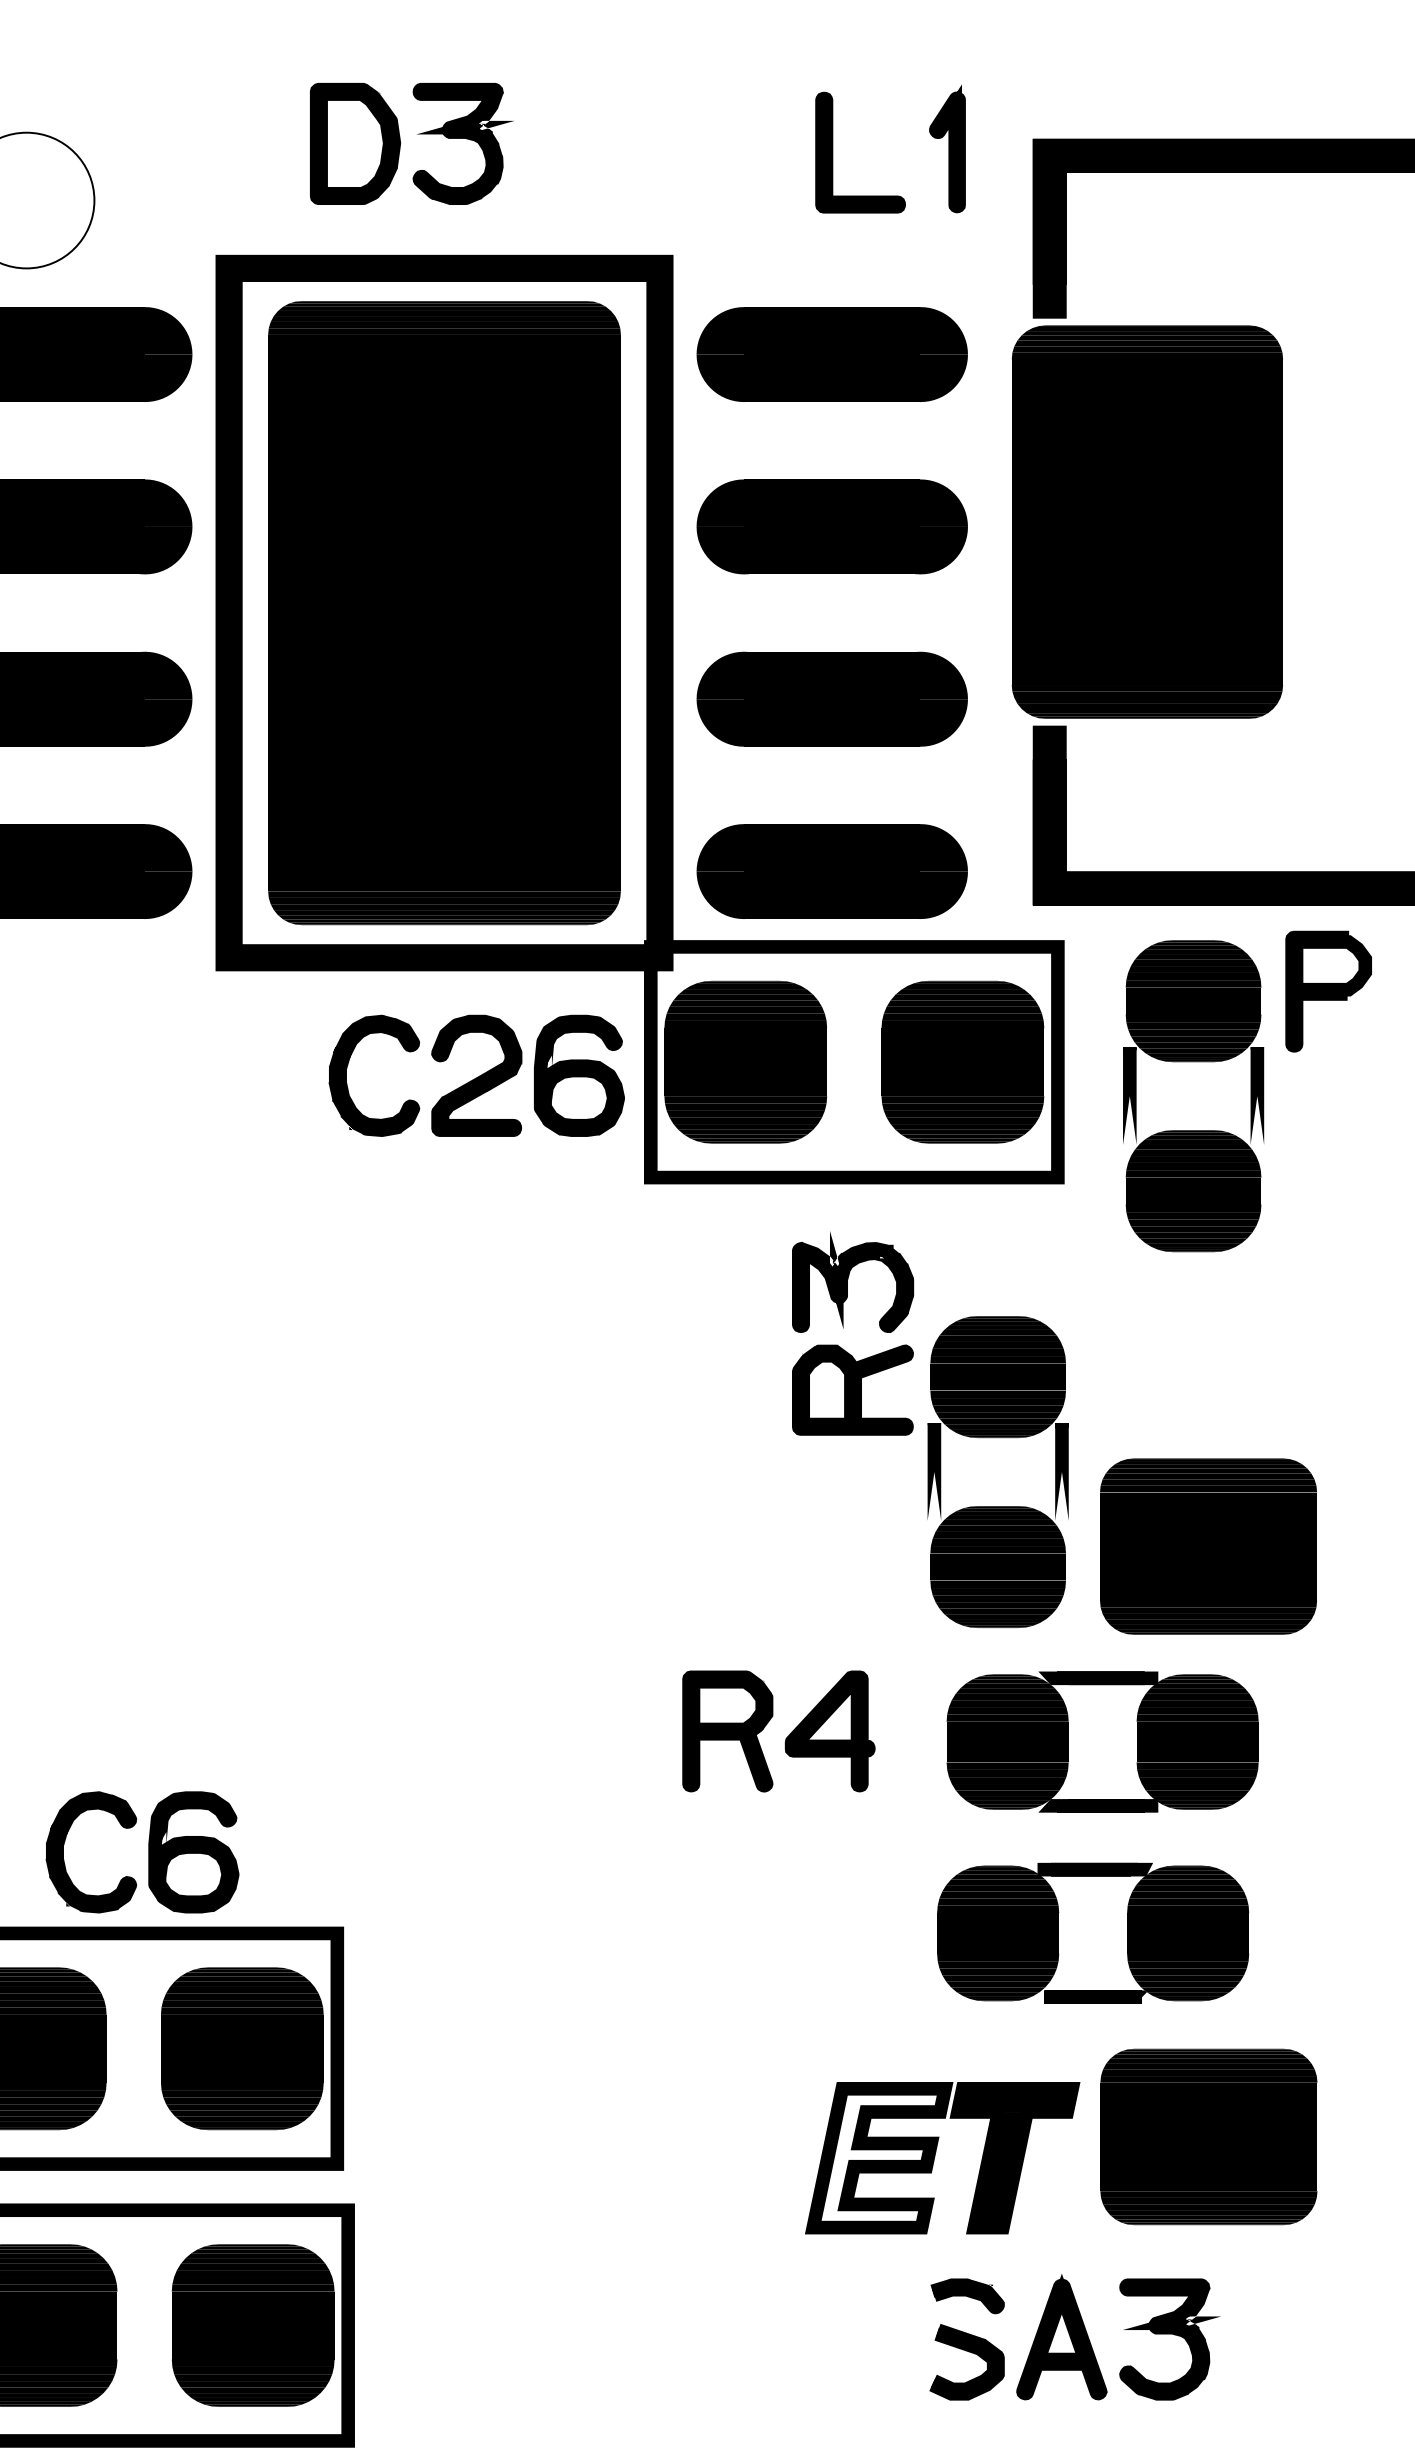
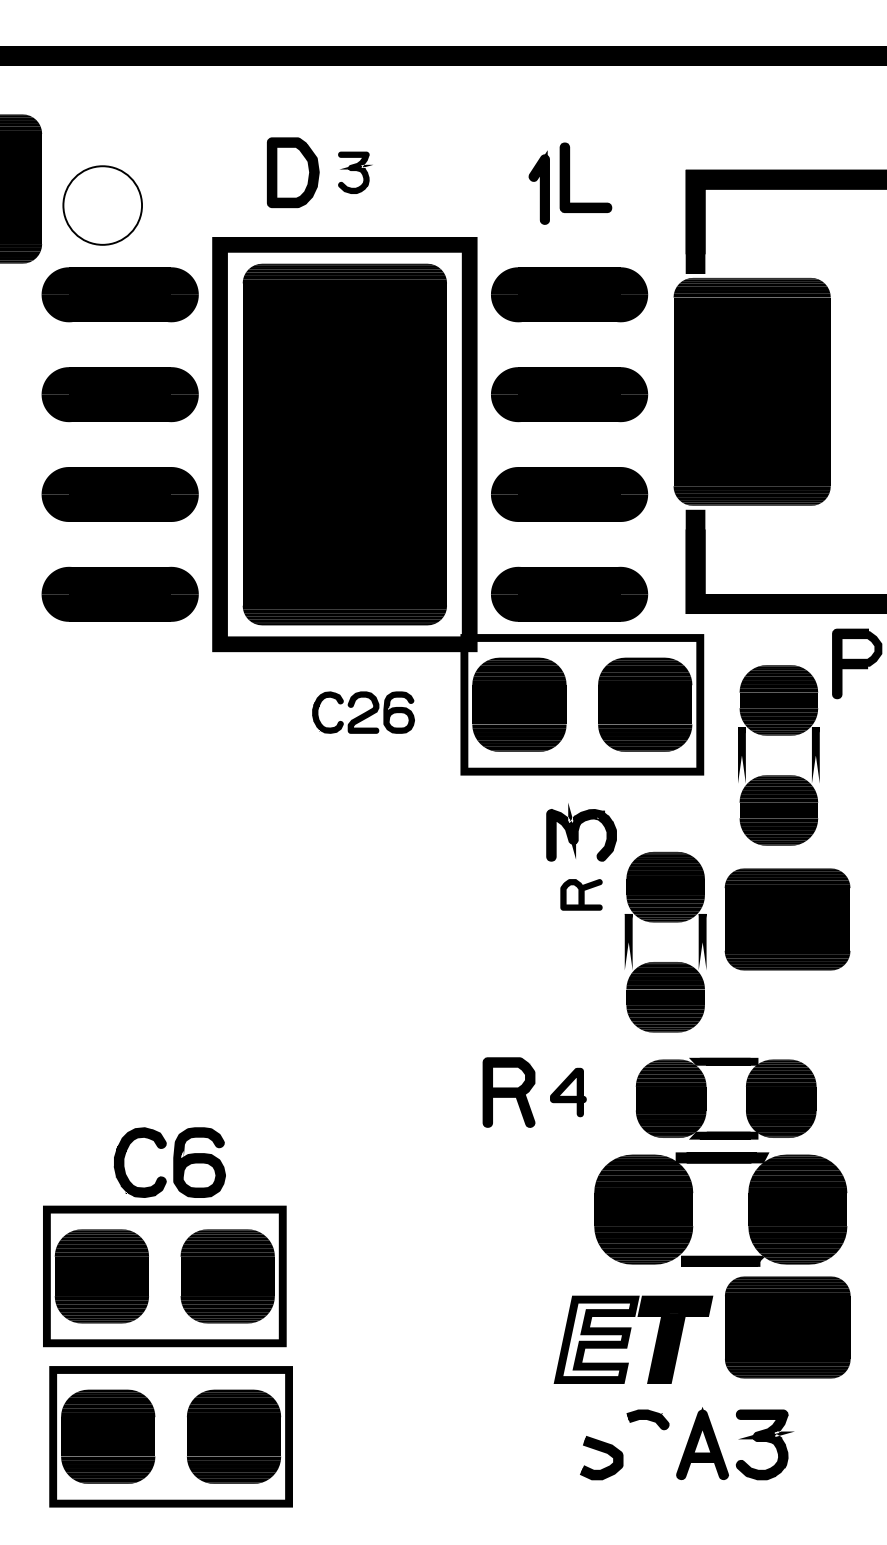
part: (462, 143) -> (355, 172), size x0.6
part: (946, 148) -> (538, 187), moved
part: (1192, 1061) -> (778, 735), moved
part: (476, 1075) -> (363, 712), size x0.6
part: (852, 1389) -> (581, 894), size x0.6
part: (1208, 1546) -> (787, 919), moved
part: (830, 1731) -> (568, 1092), size x0.7
part: (1092, 1933) -> (720, 1209), size x1.4
part: (968, 2352) -> (602, 1452), moved

